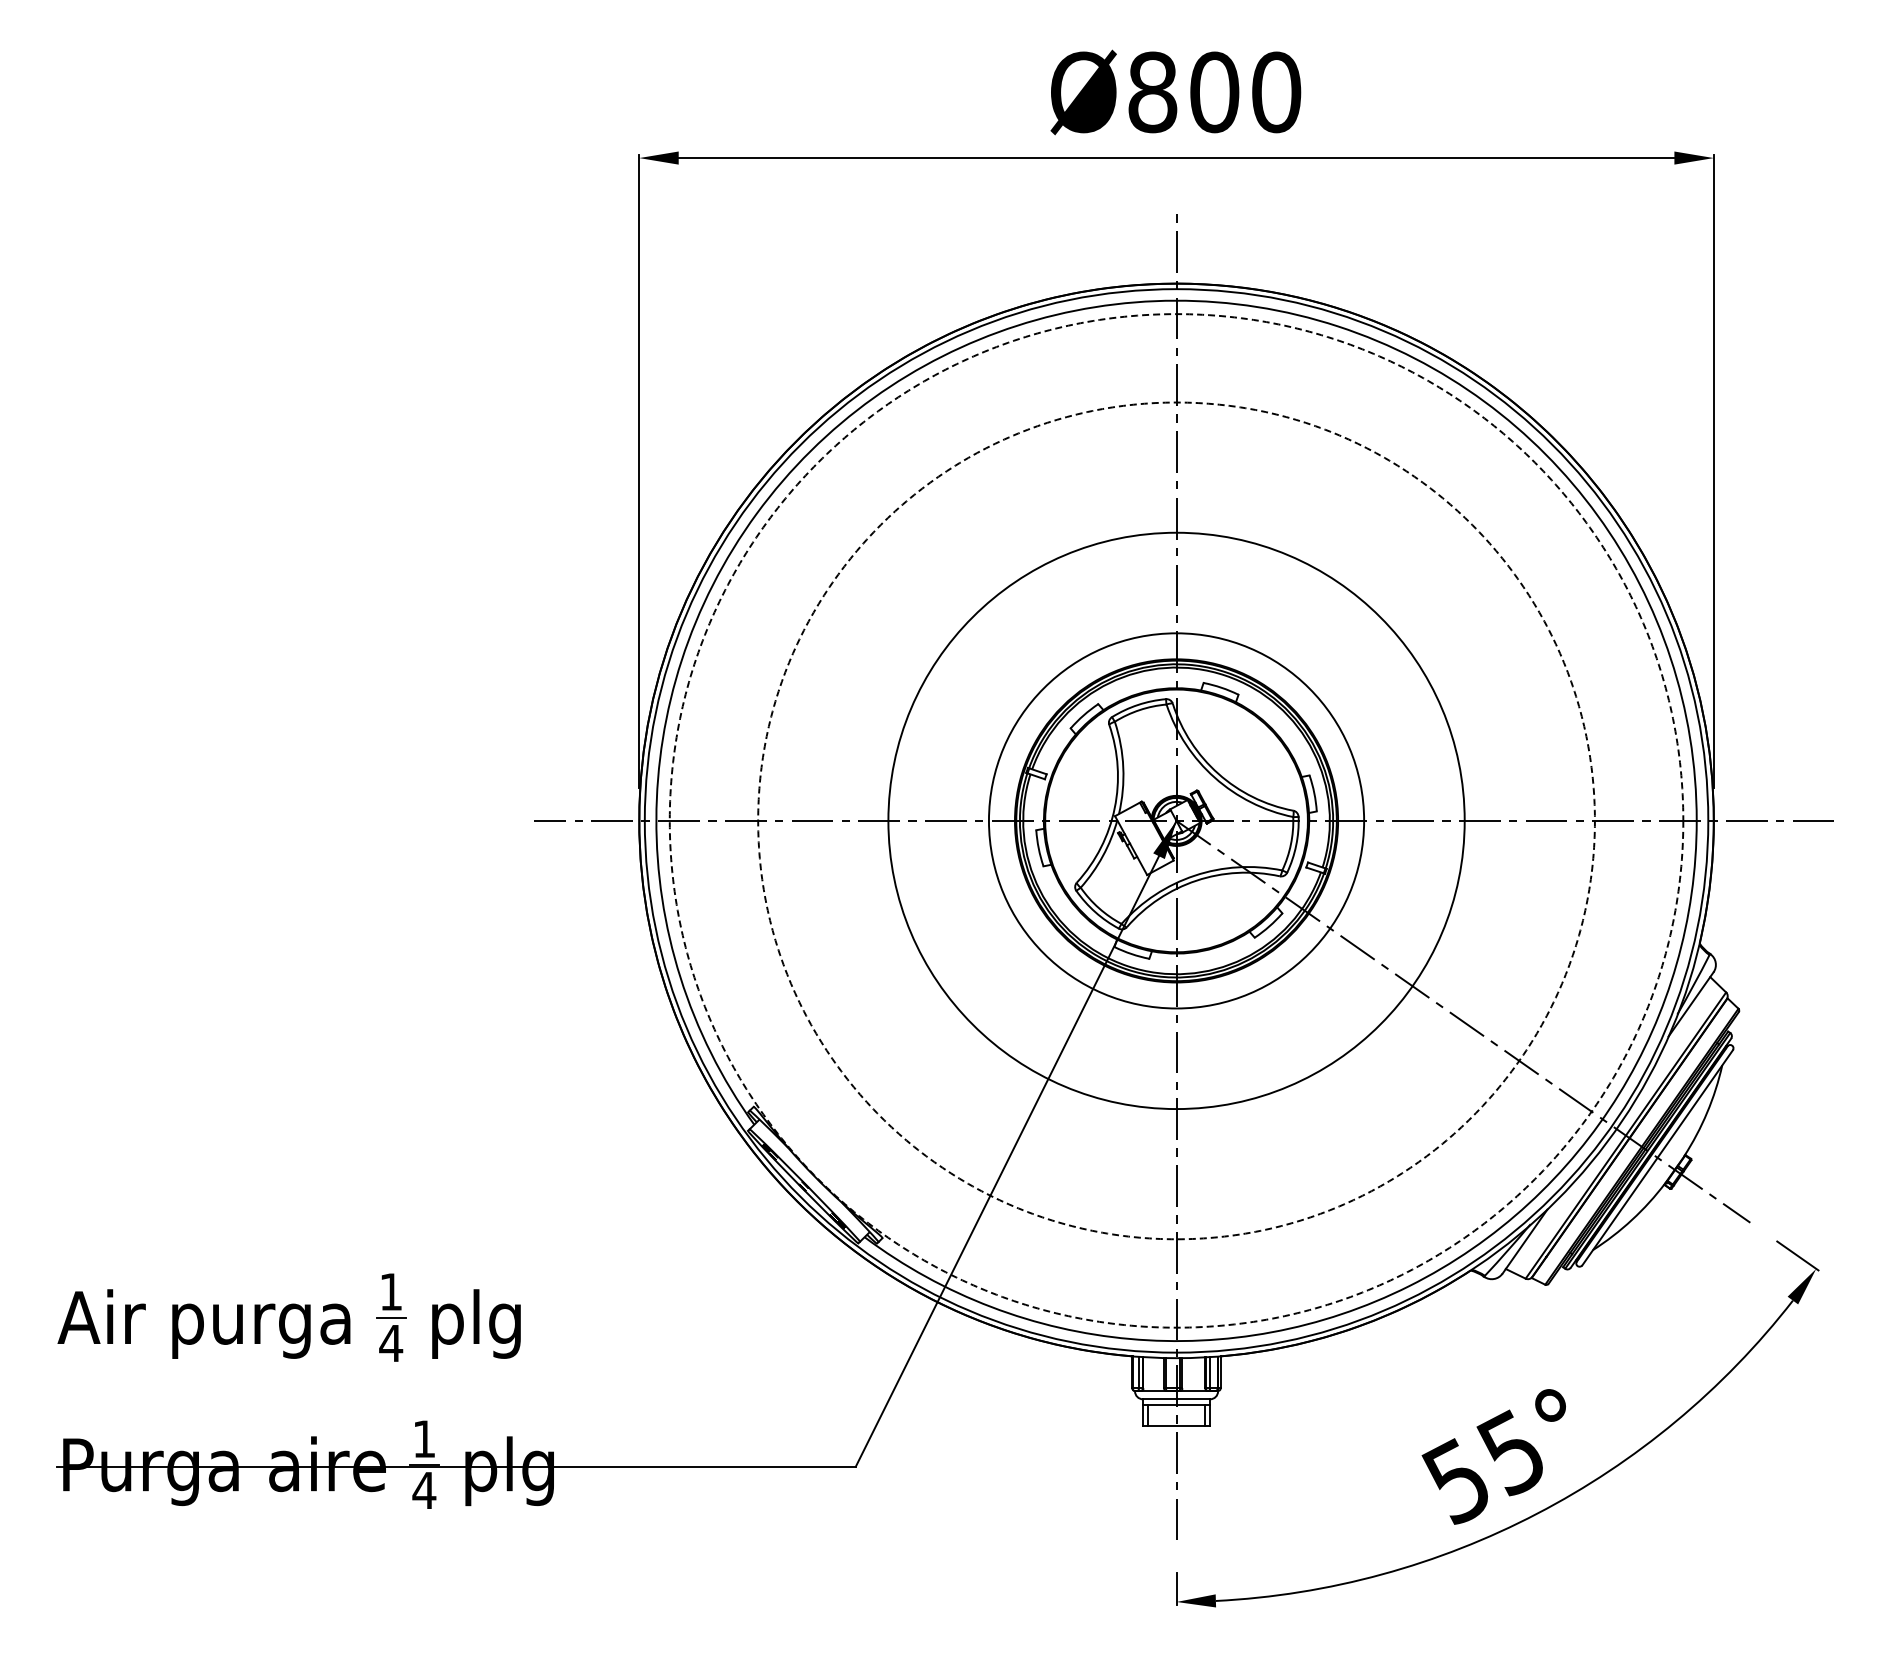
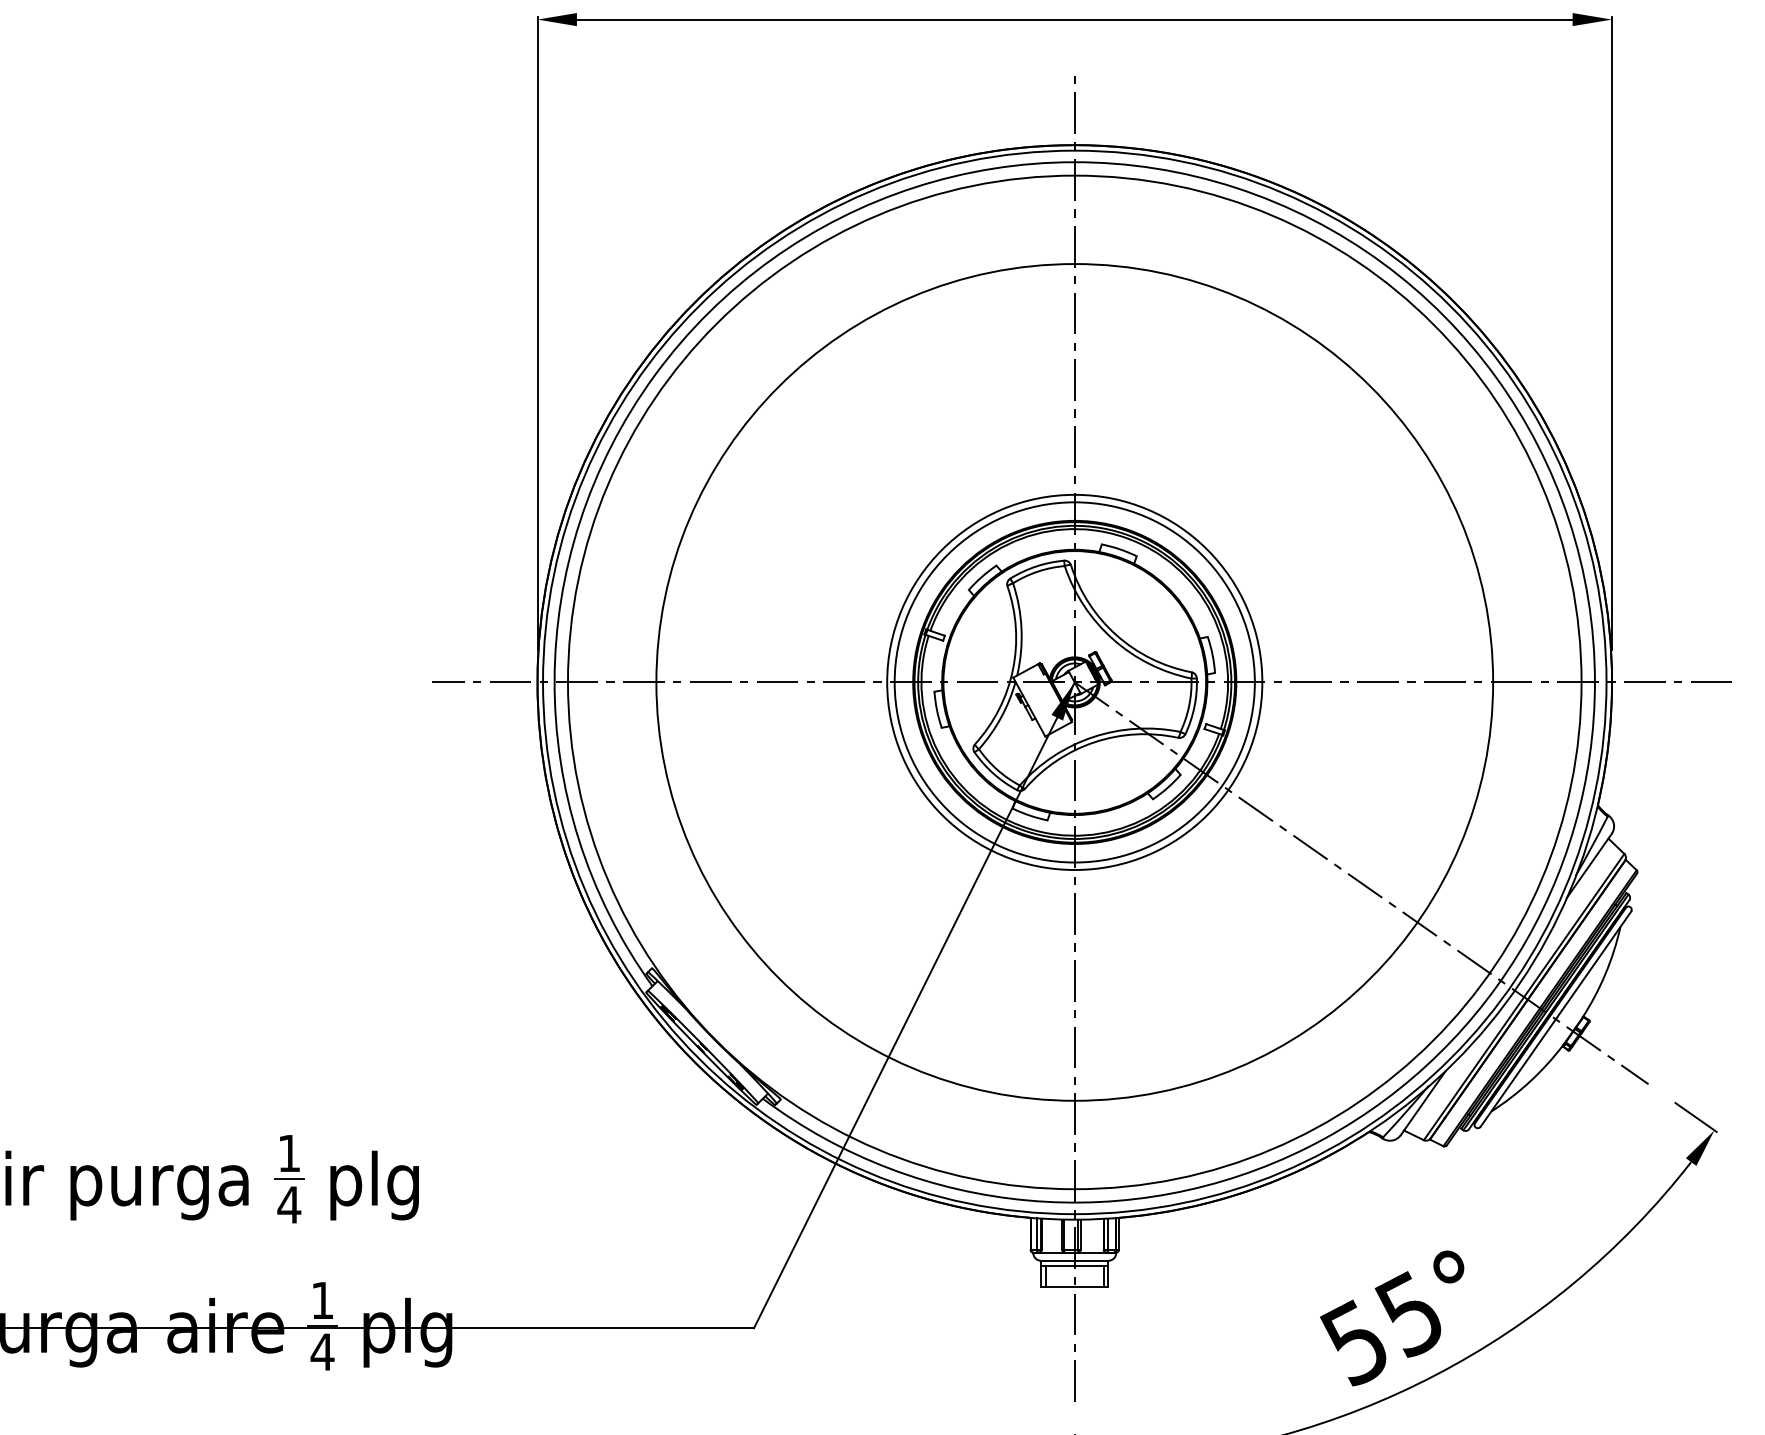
circle: (1176, 820) -> (1074, 682), dashed -> solid
circle: (1176, 820) -> (1074, 682), dashed -> solid
circle: (1176, 820) -> (1074, 682), size x0.62

